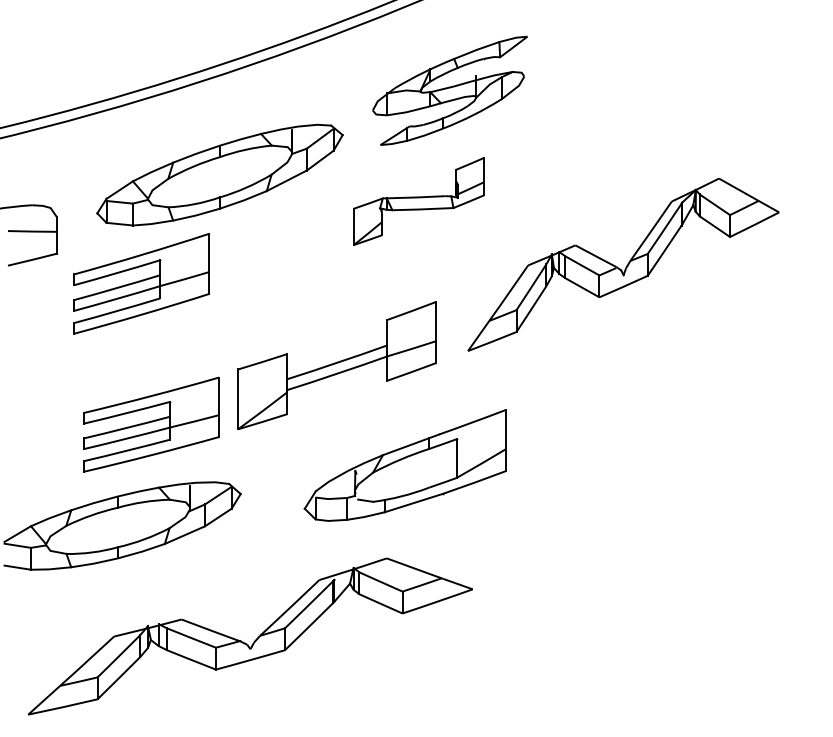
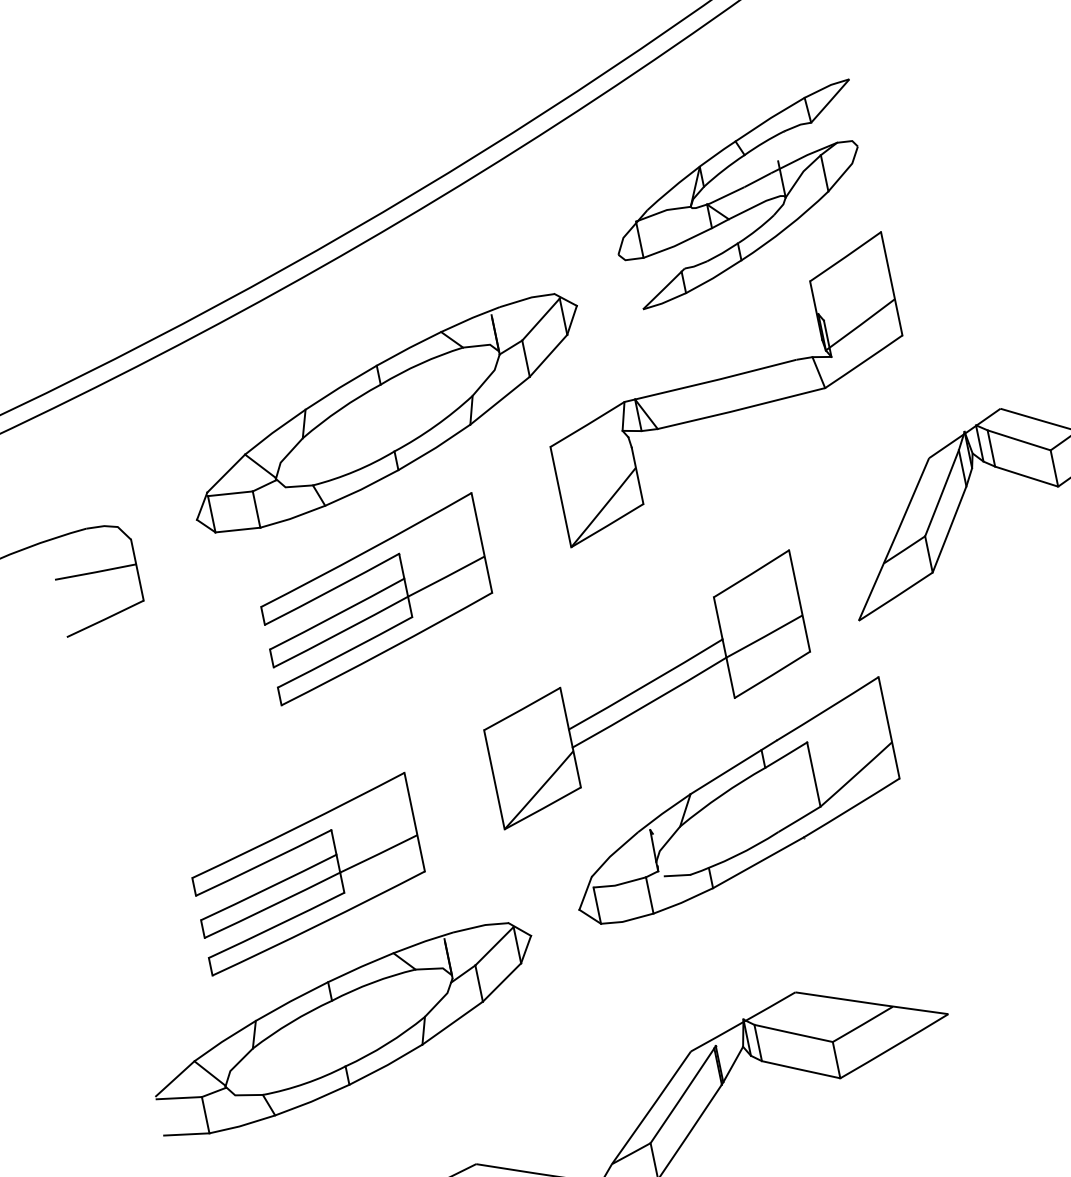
part: (418, 201) -> (725, 389), size x1.67
part: (141, 283) -> (376, 598), moved
part: (151, 424) -> (308, 873), moved
part: (404, 465) -> (729, 803), moved

